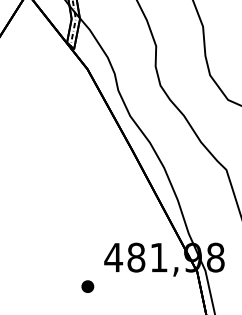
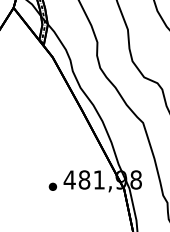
part: (87, 286) -> (52, 186), moved

